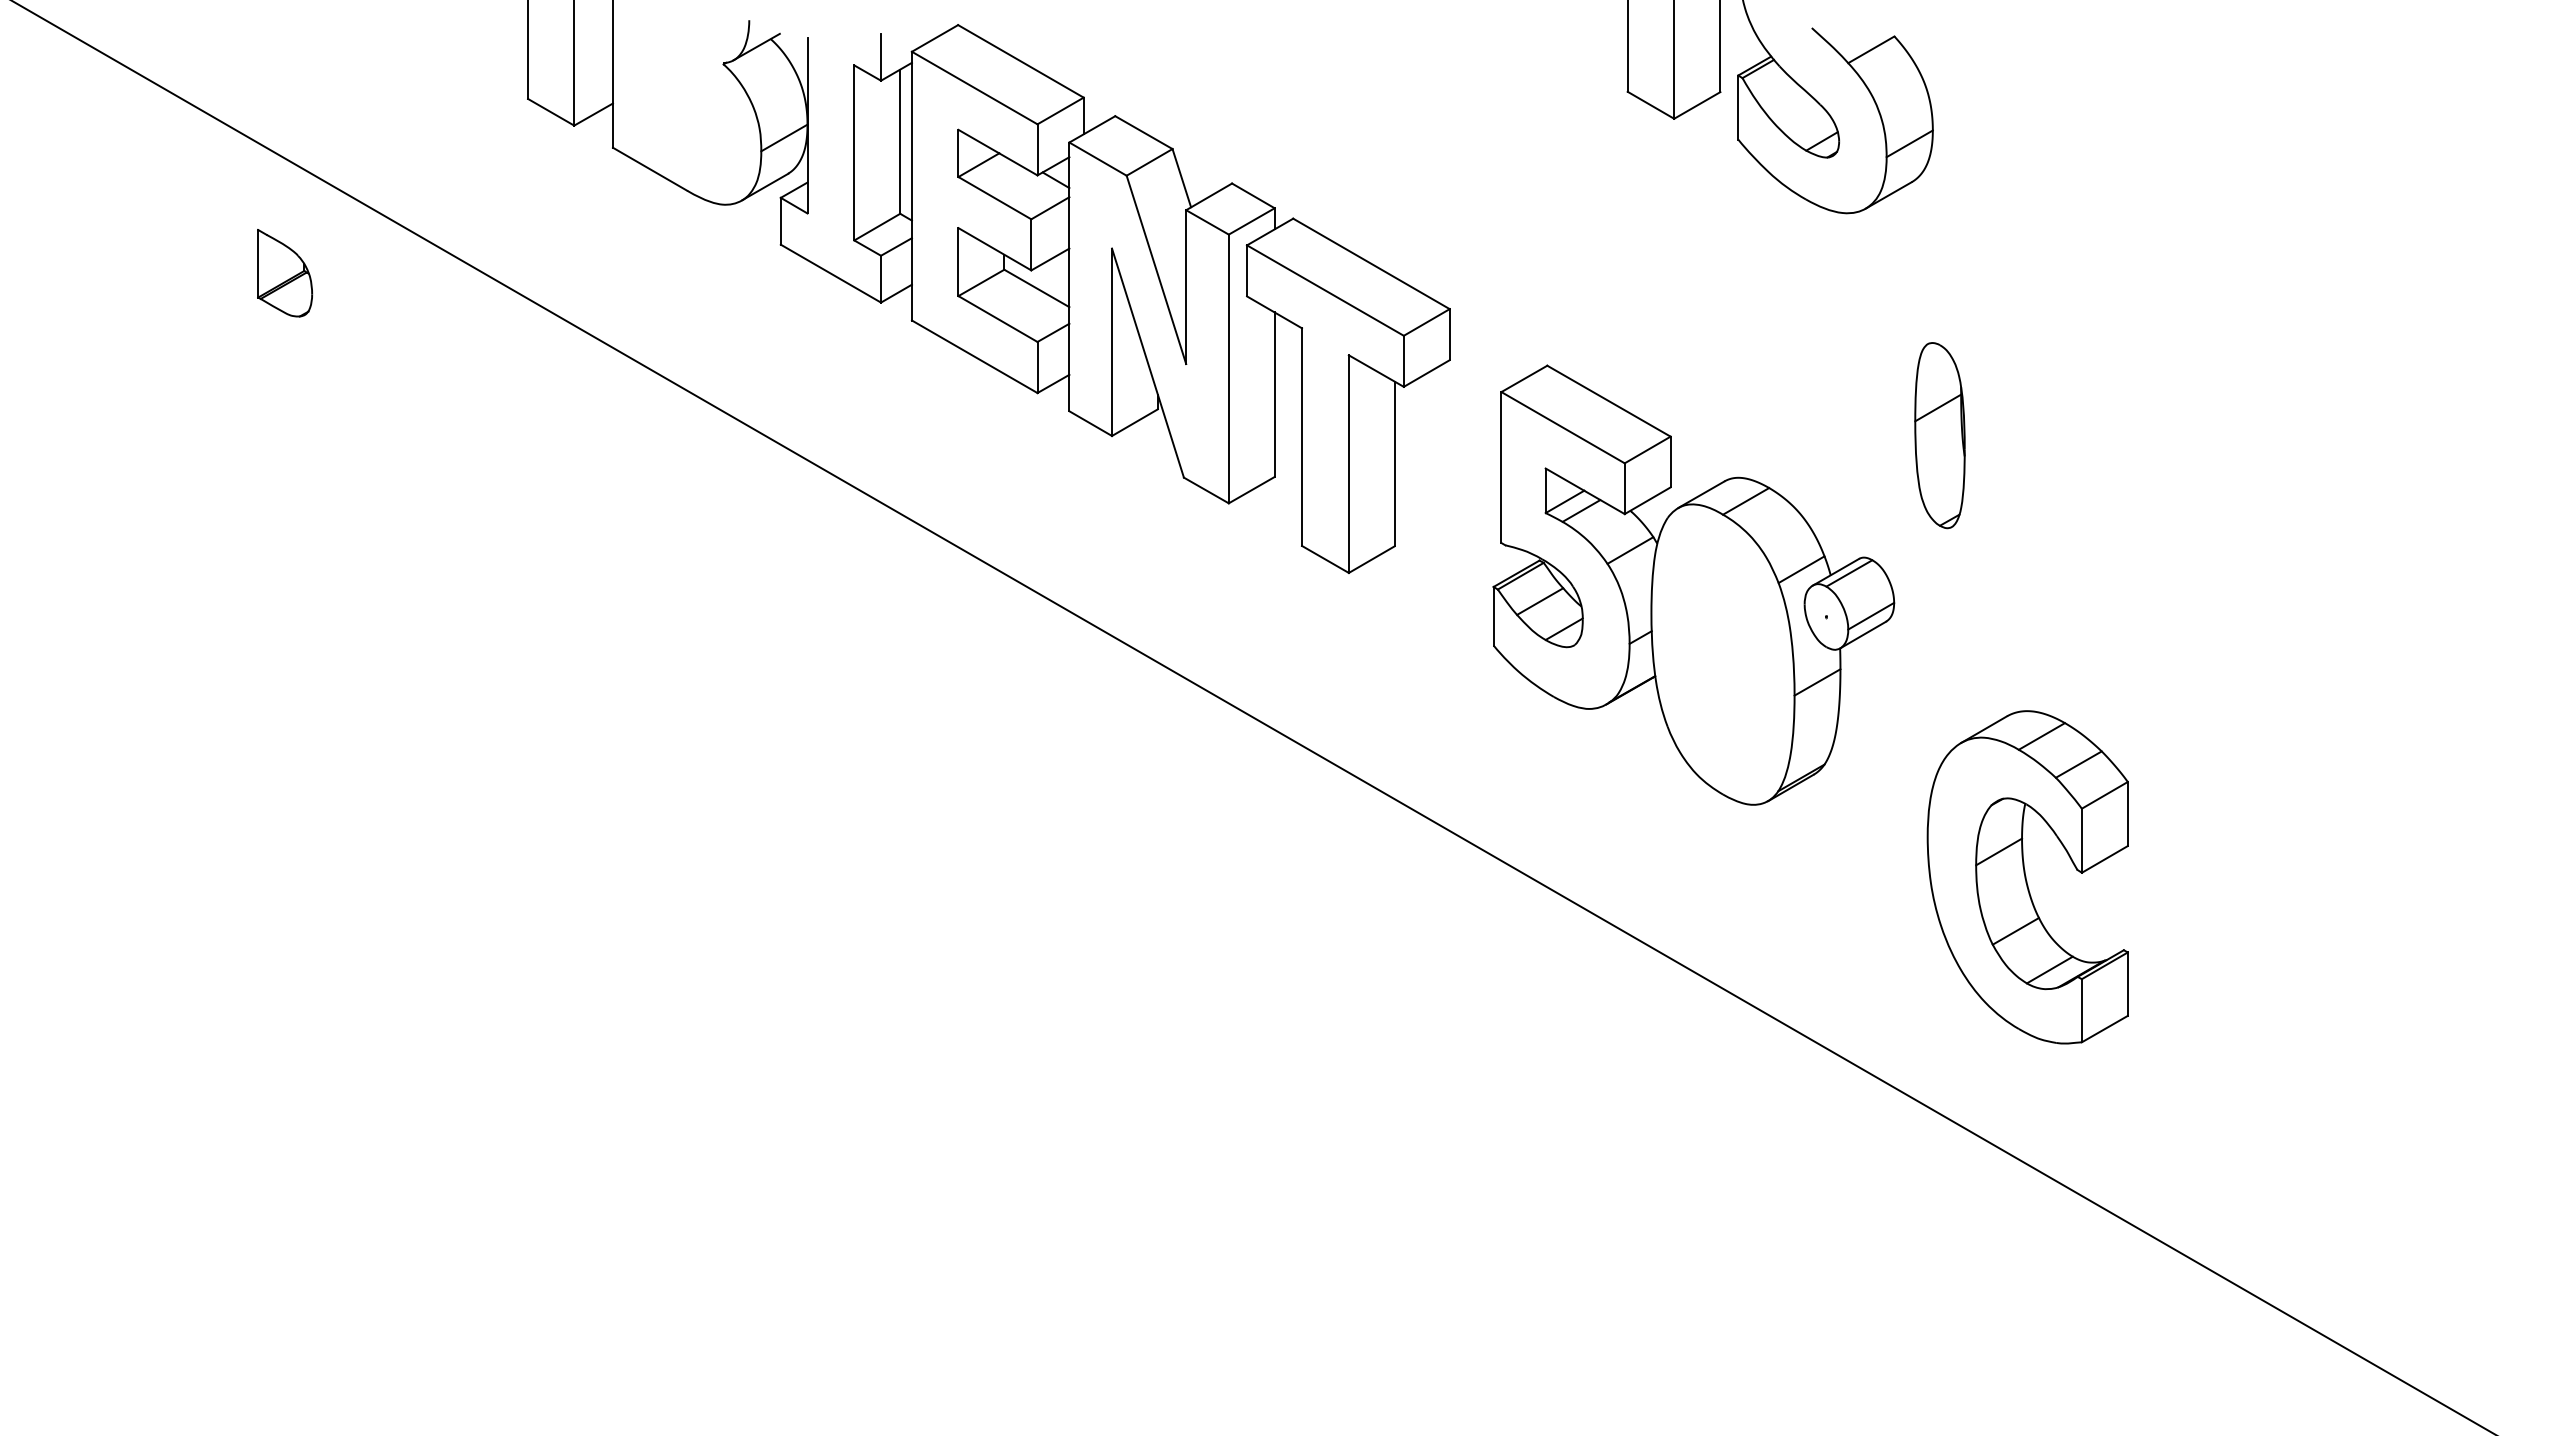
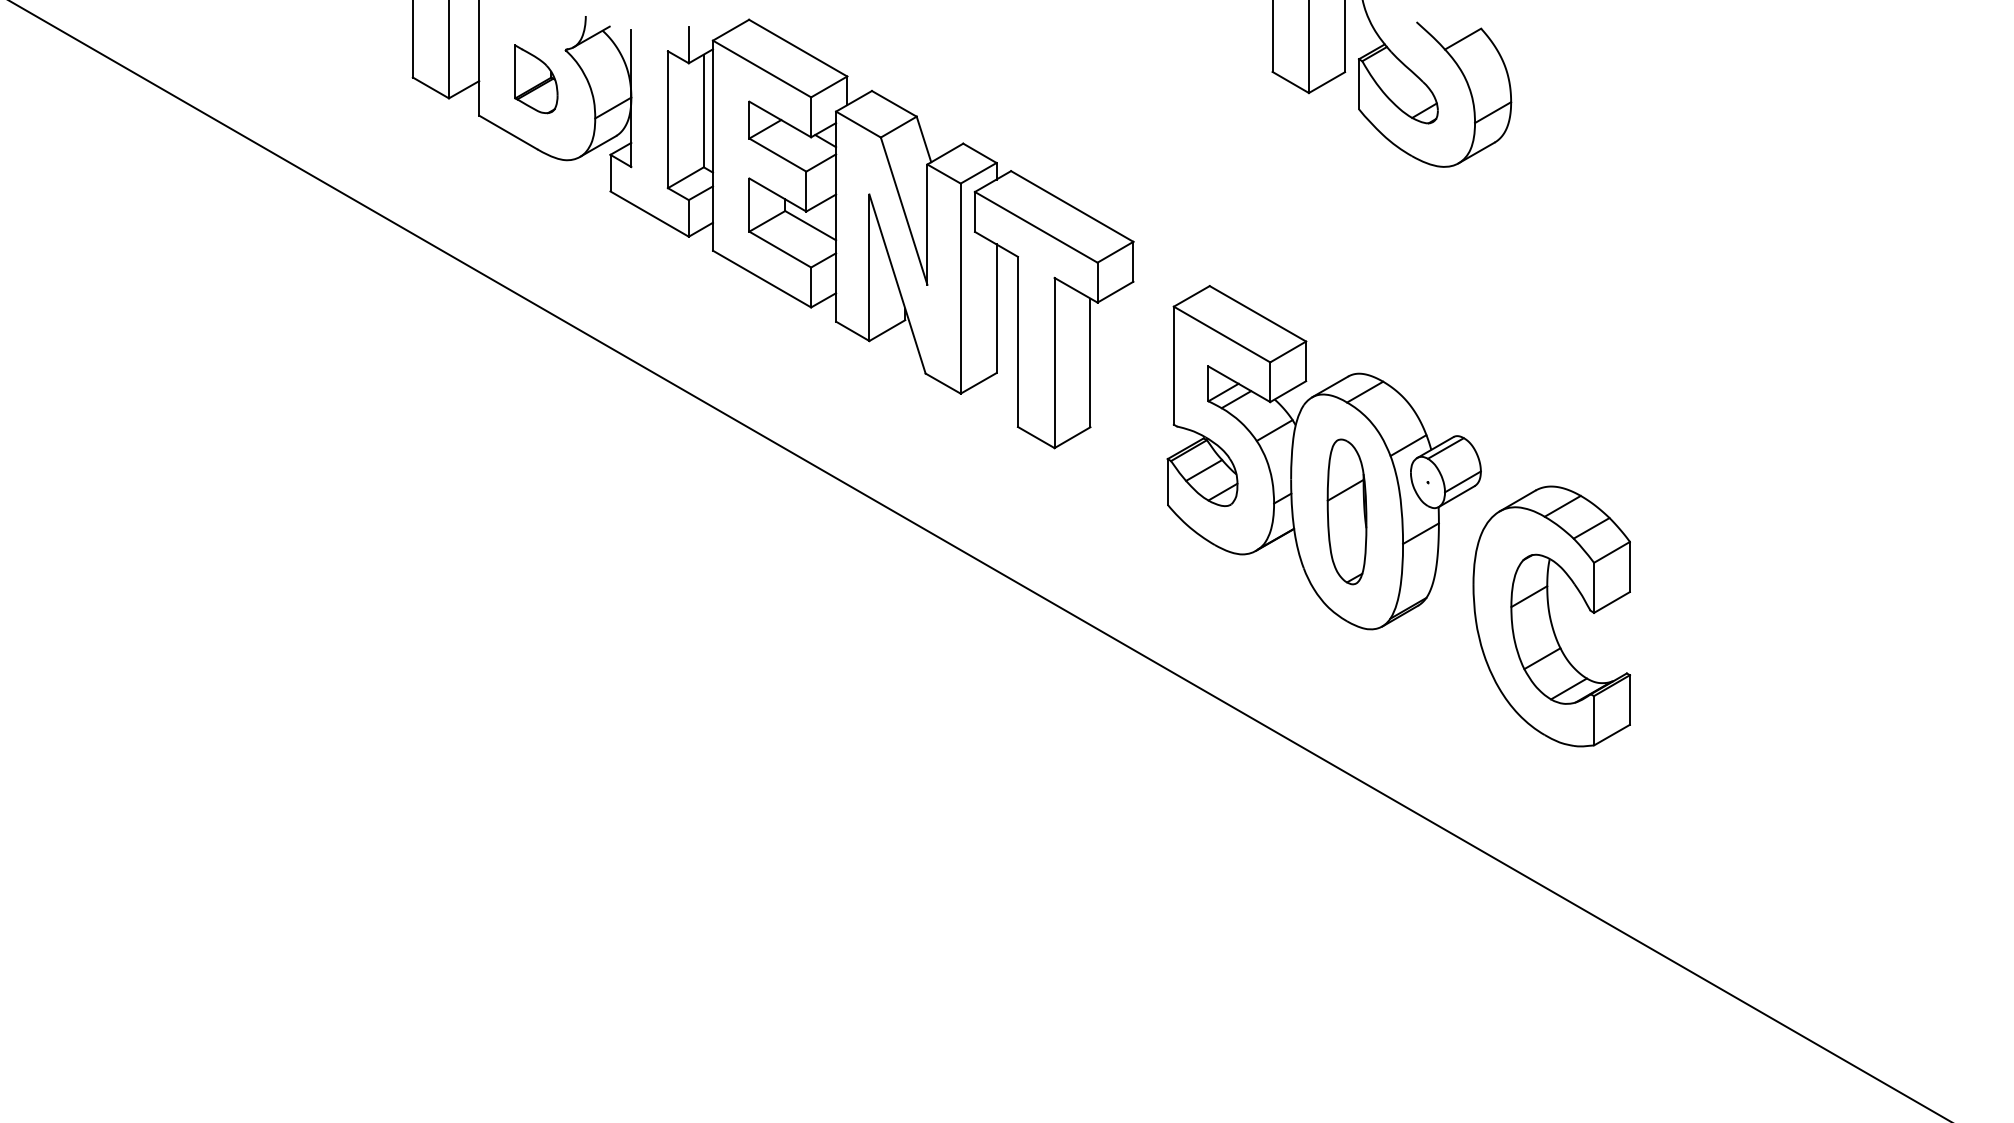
part: (285, 273) -> (536, 79), moved
part: (1939, 435) -> (1346, 511), moved
part: (2027, 877) -> (1551, 616), moved

